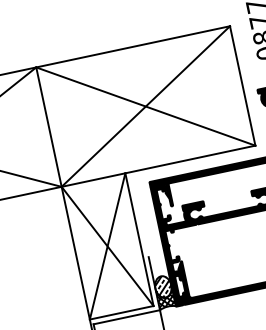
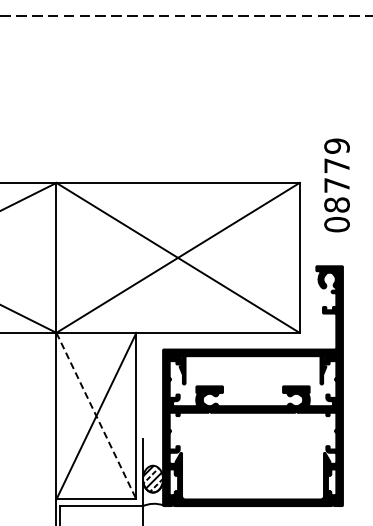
line: (107, 246) -> (96, 416), solid -> dashed
hatch: (166, 299) -> (153, 494), removed

